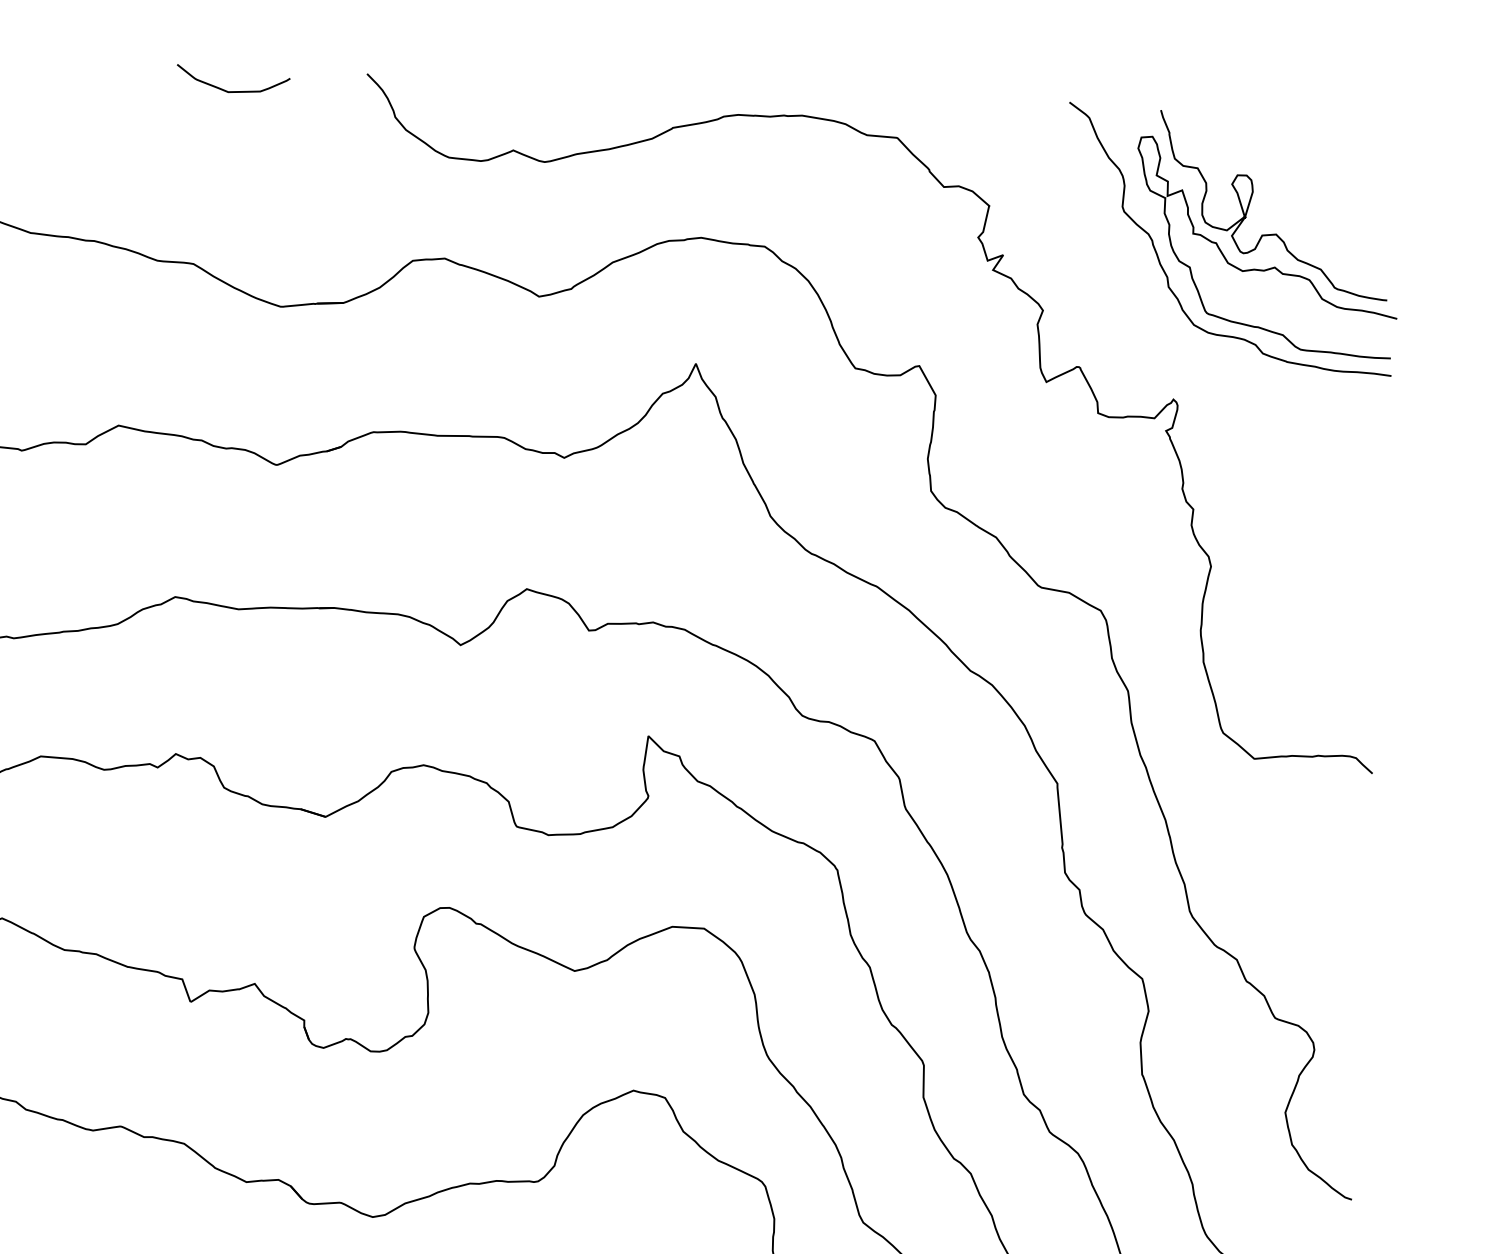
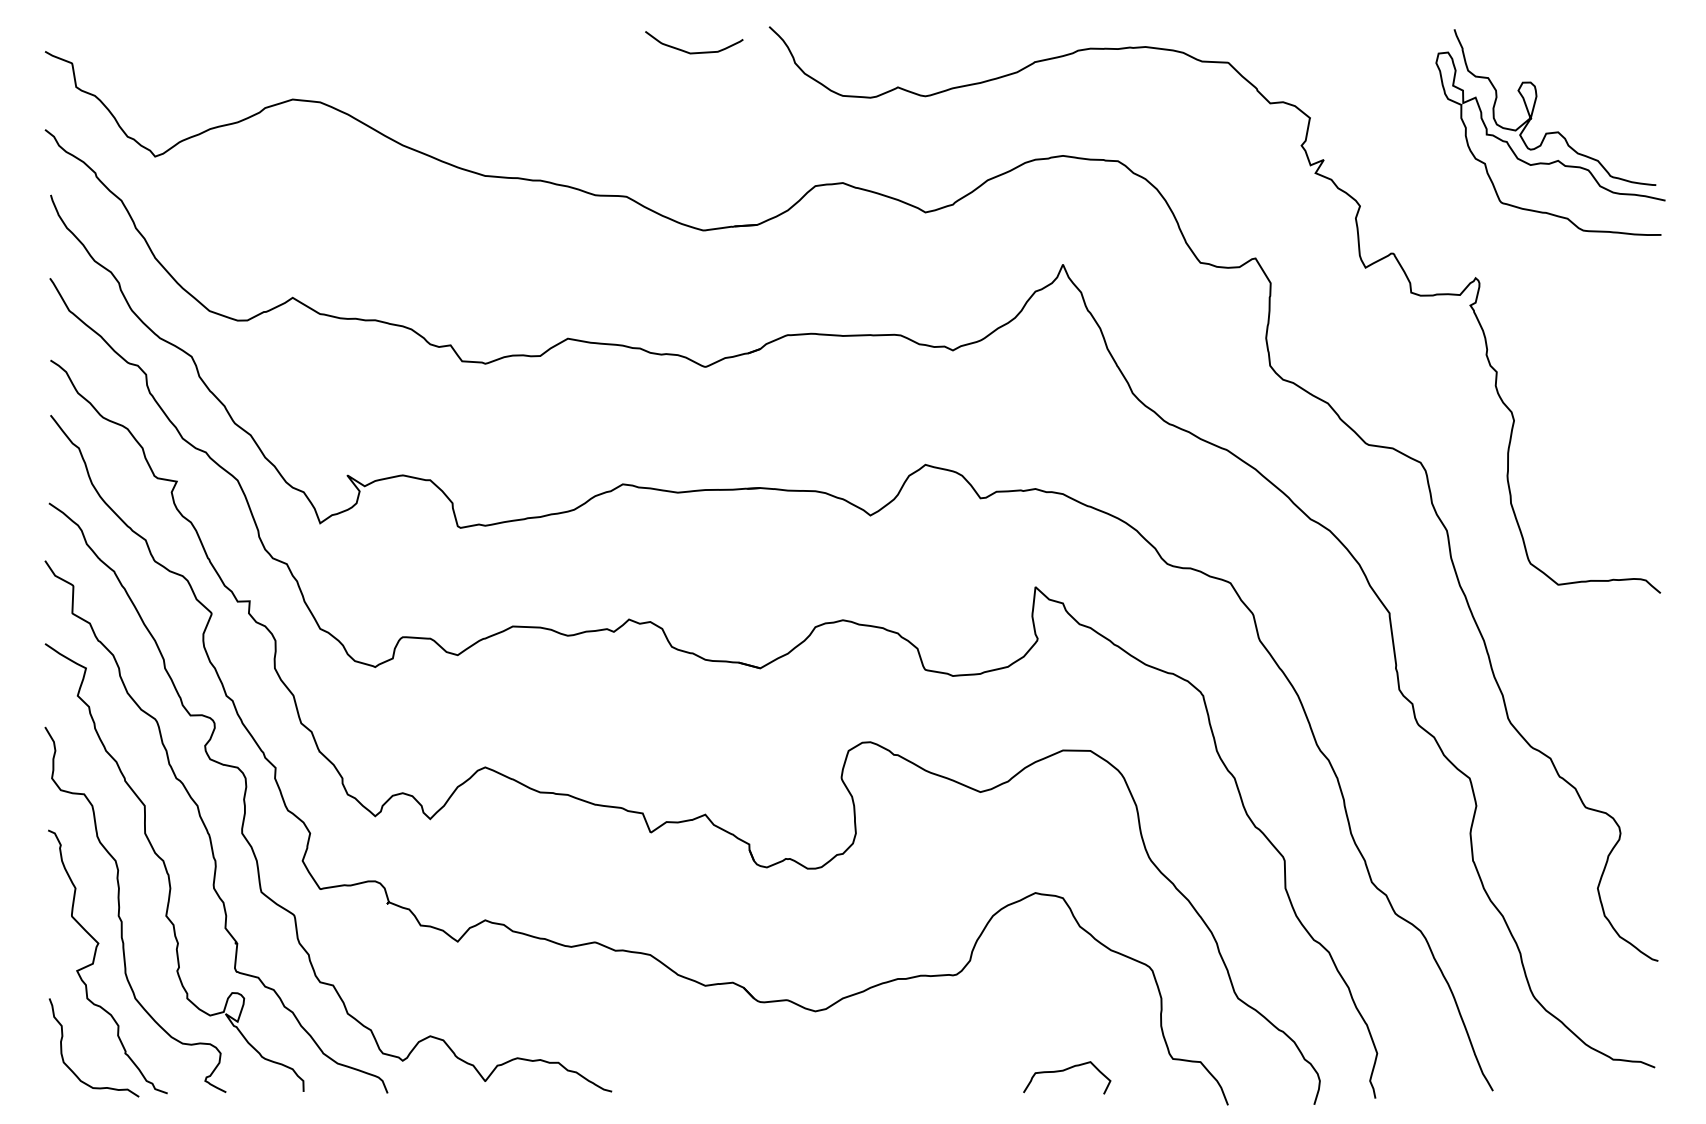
curve: (233, 91) -> (694, 52), moved
curve: (1168, 275) -> (1466, 171), removed

